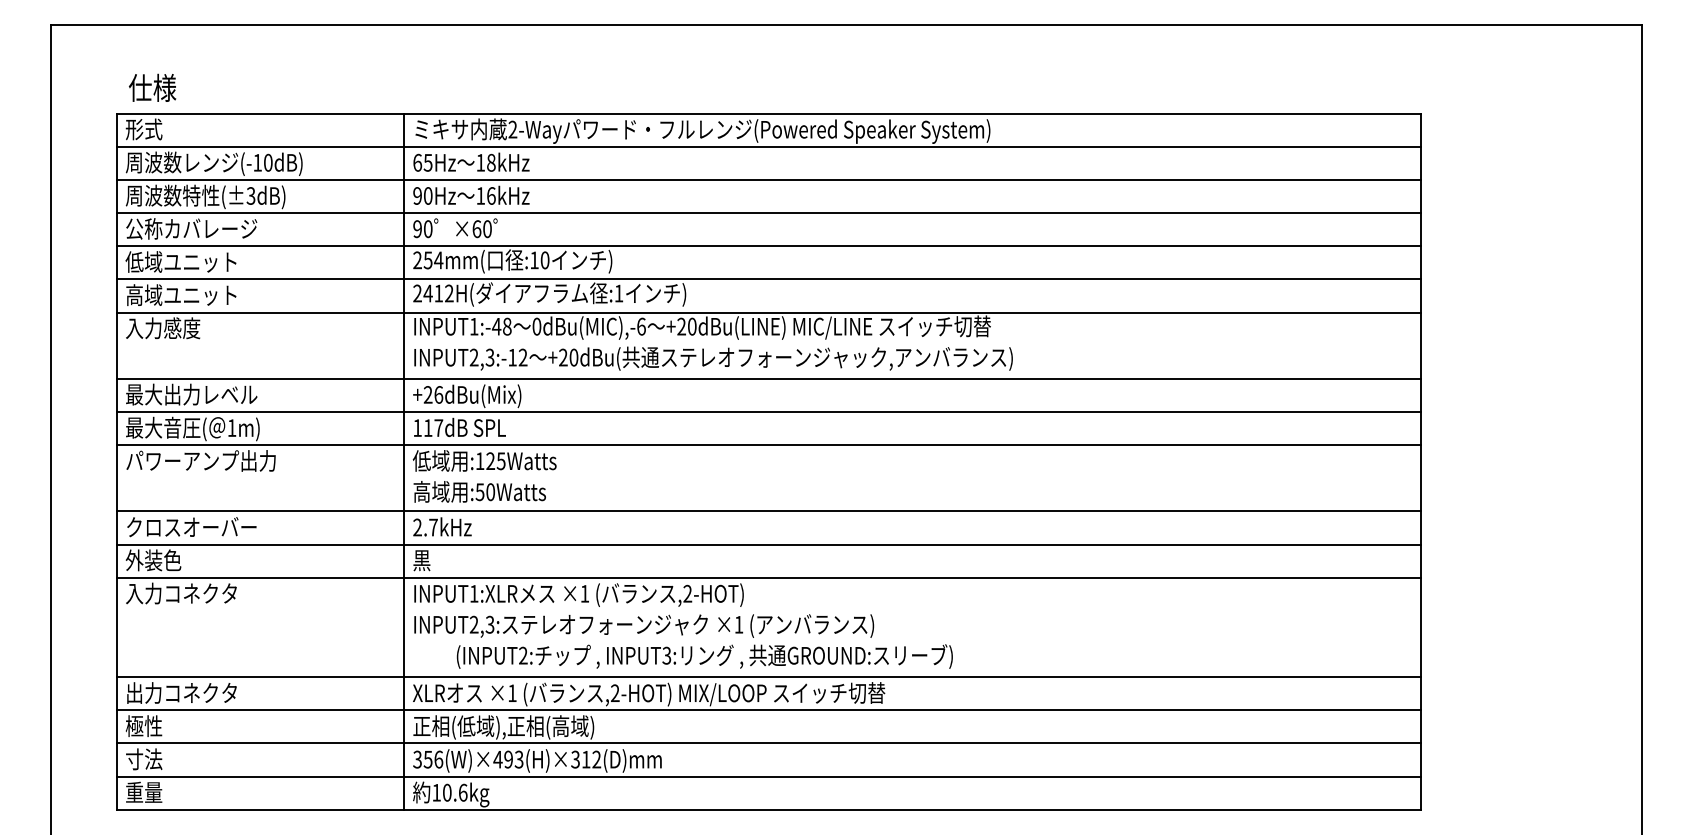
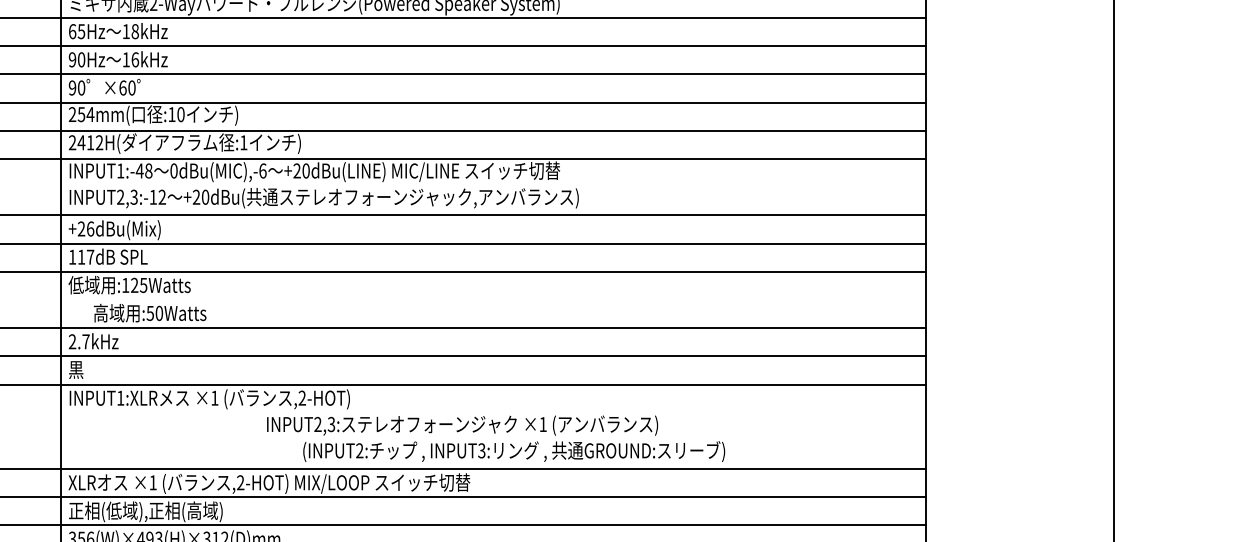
text: (479, 491) -> (149, 312), moved
text: (683, 641) -> (496, 438), moved

